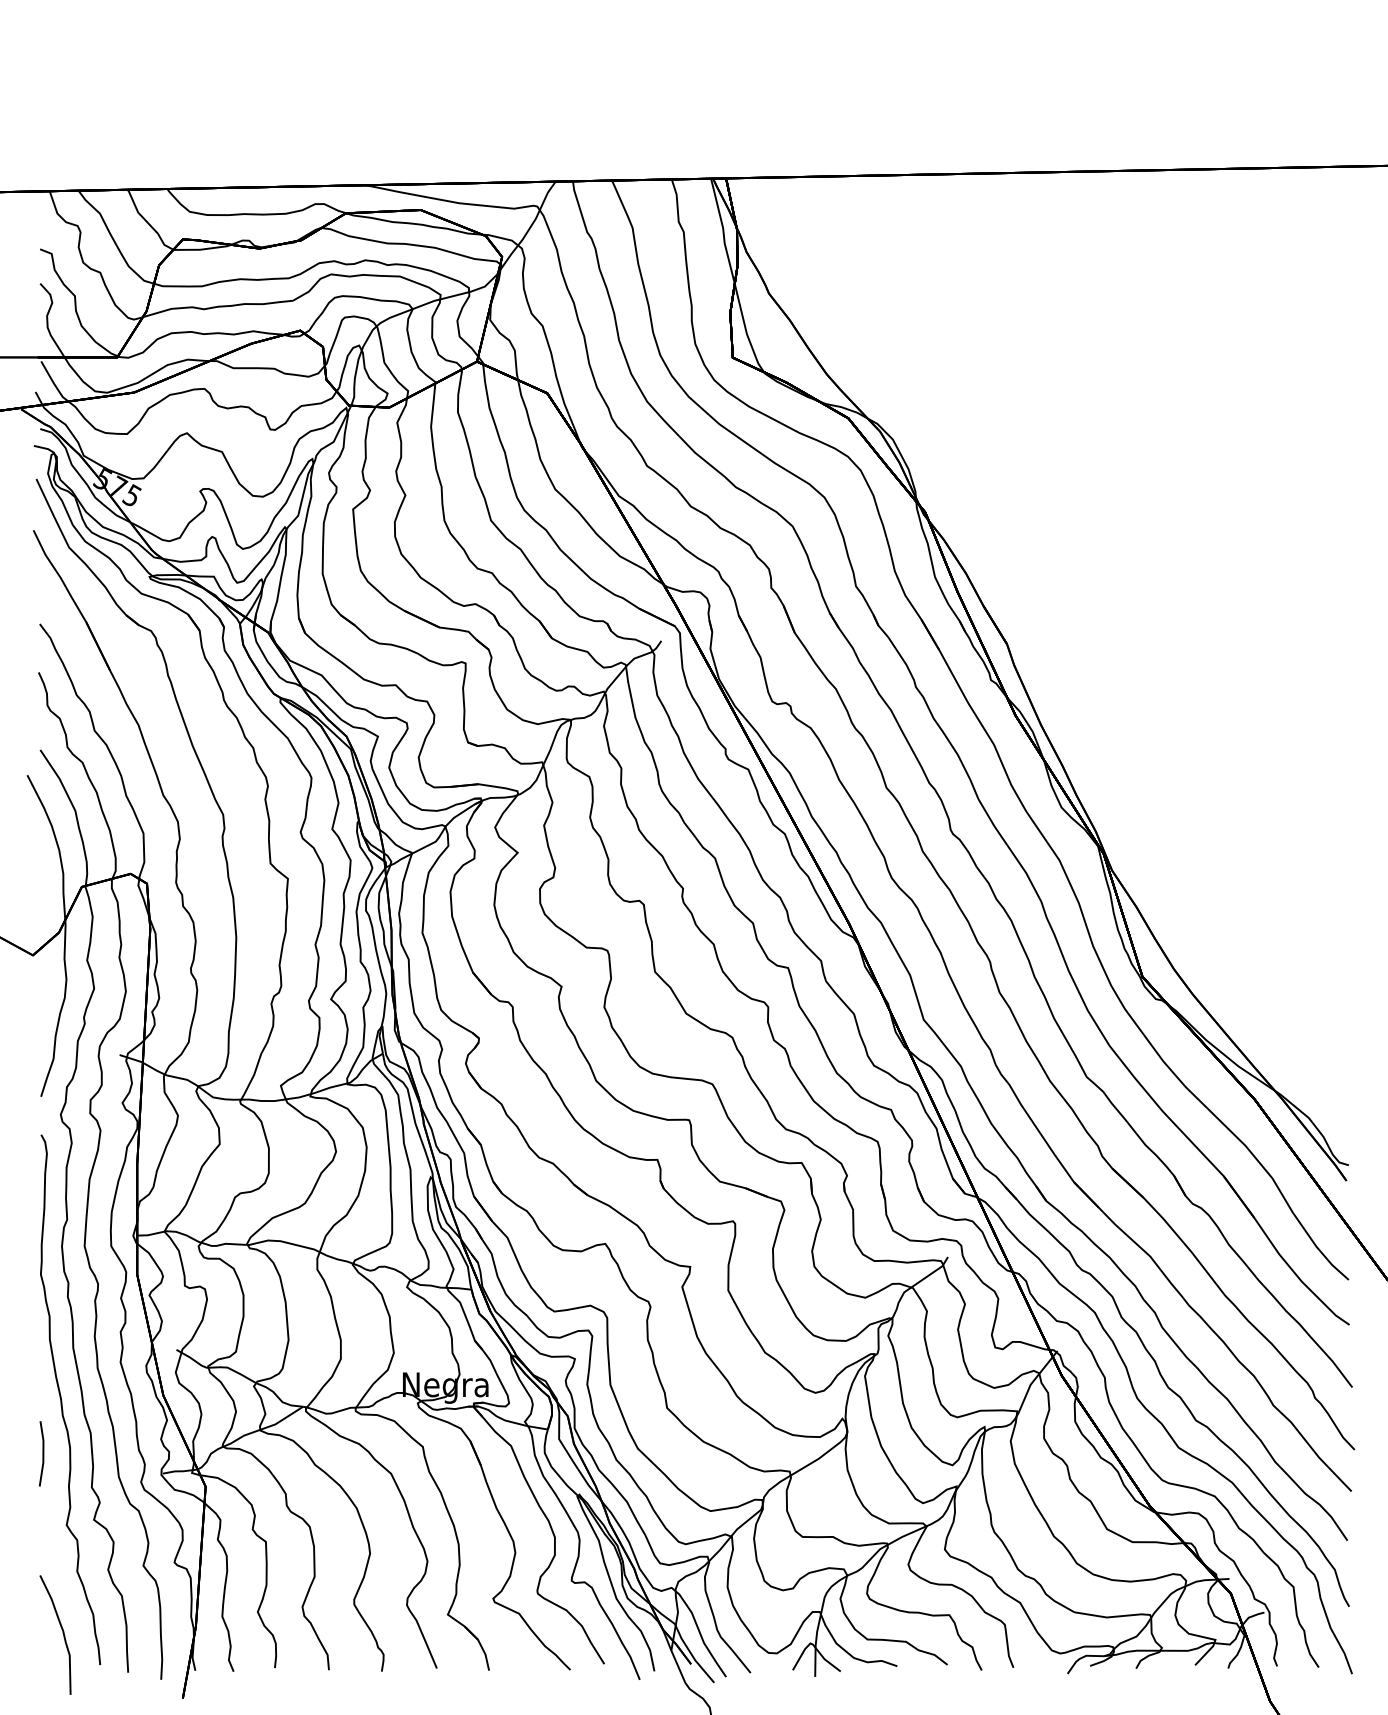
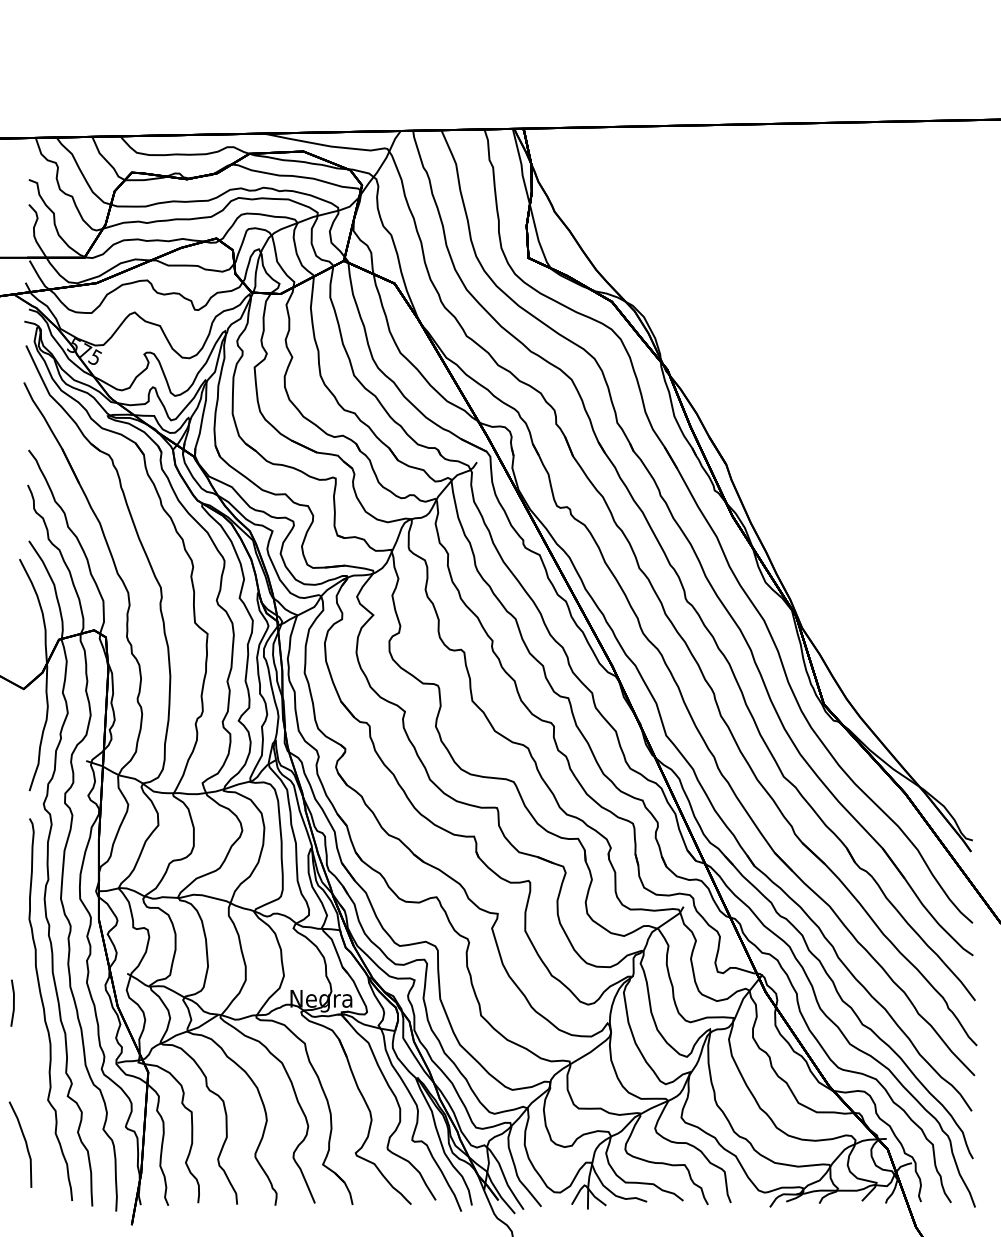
line: (42, 1453) -> (13, 1002), moved
curve: (62, 1633) -> (25, 1143), moved

